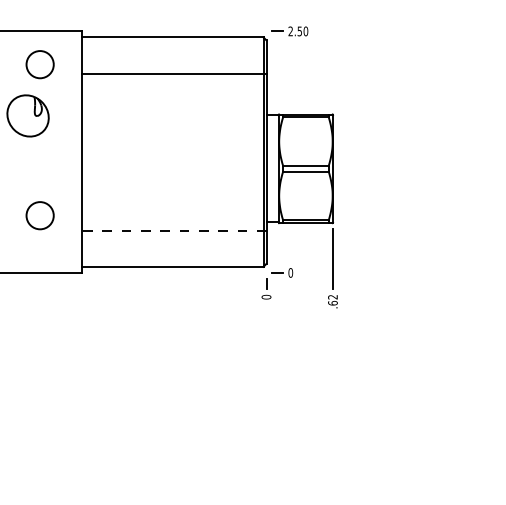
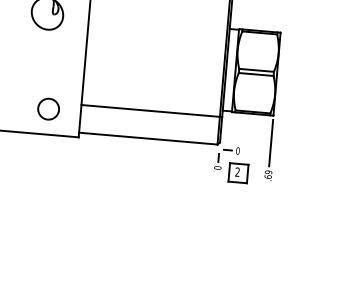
circle: (39, 215) -> (48, 108), moved
line: (173, 230) -> (151, 110), dashed -> solid
text: (332, 296) -> (268, 171), .62 -> .69
part: (293, 301) -> (238, 173), added

